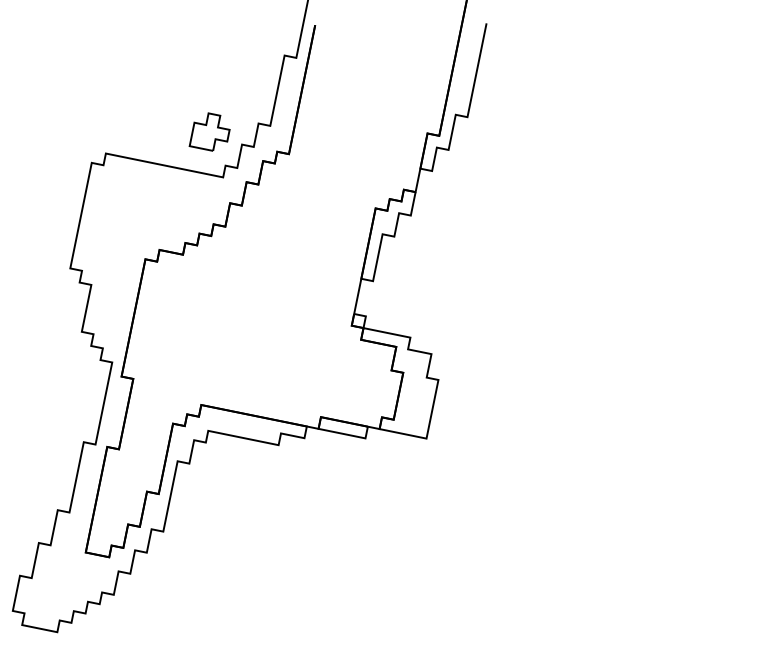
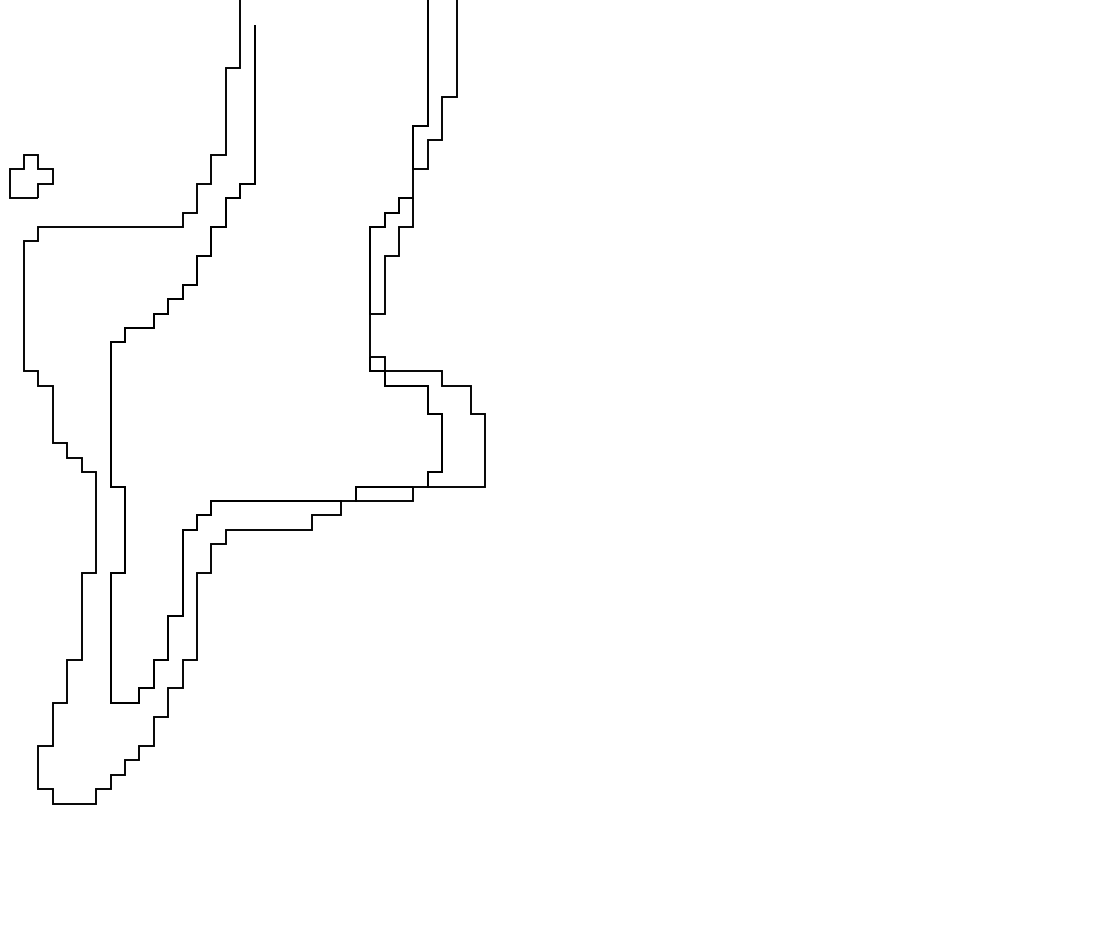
part: (211, 132) -> (31, 176), moved

